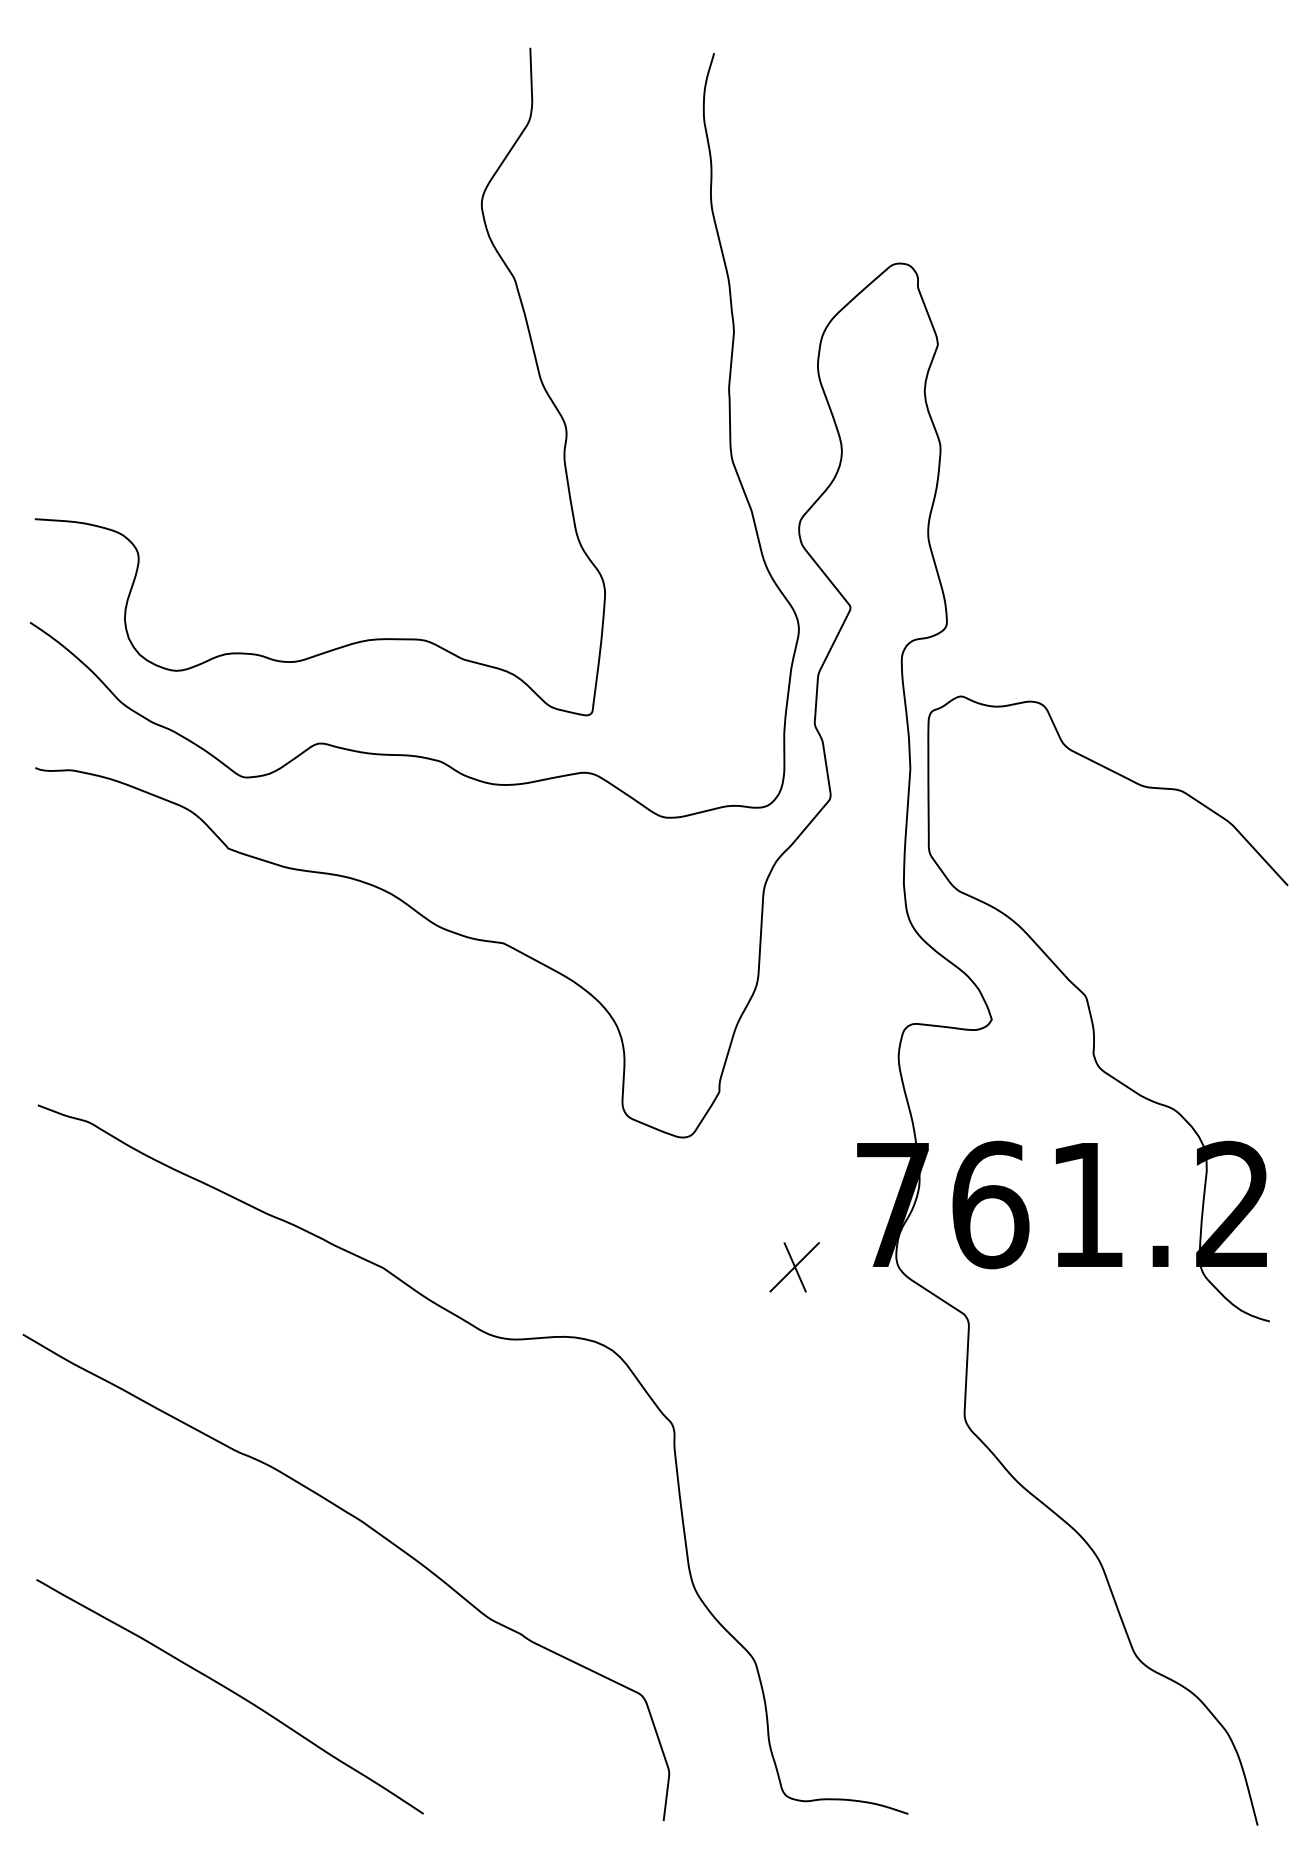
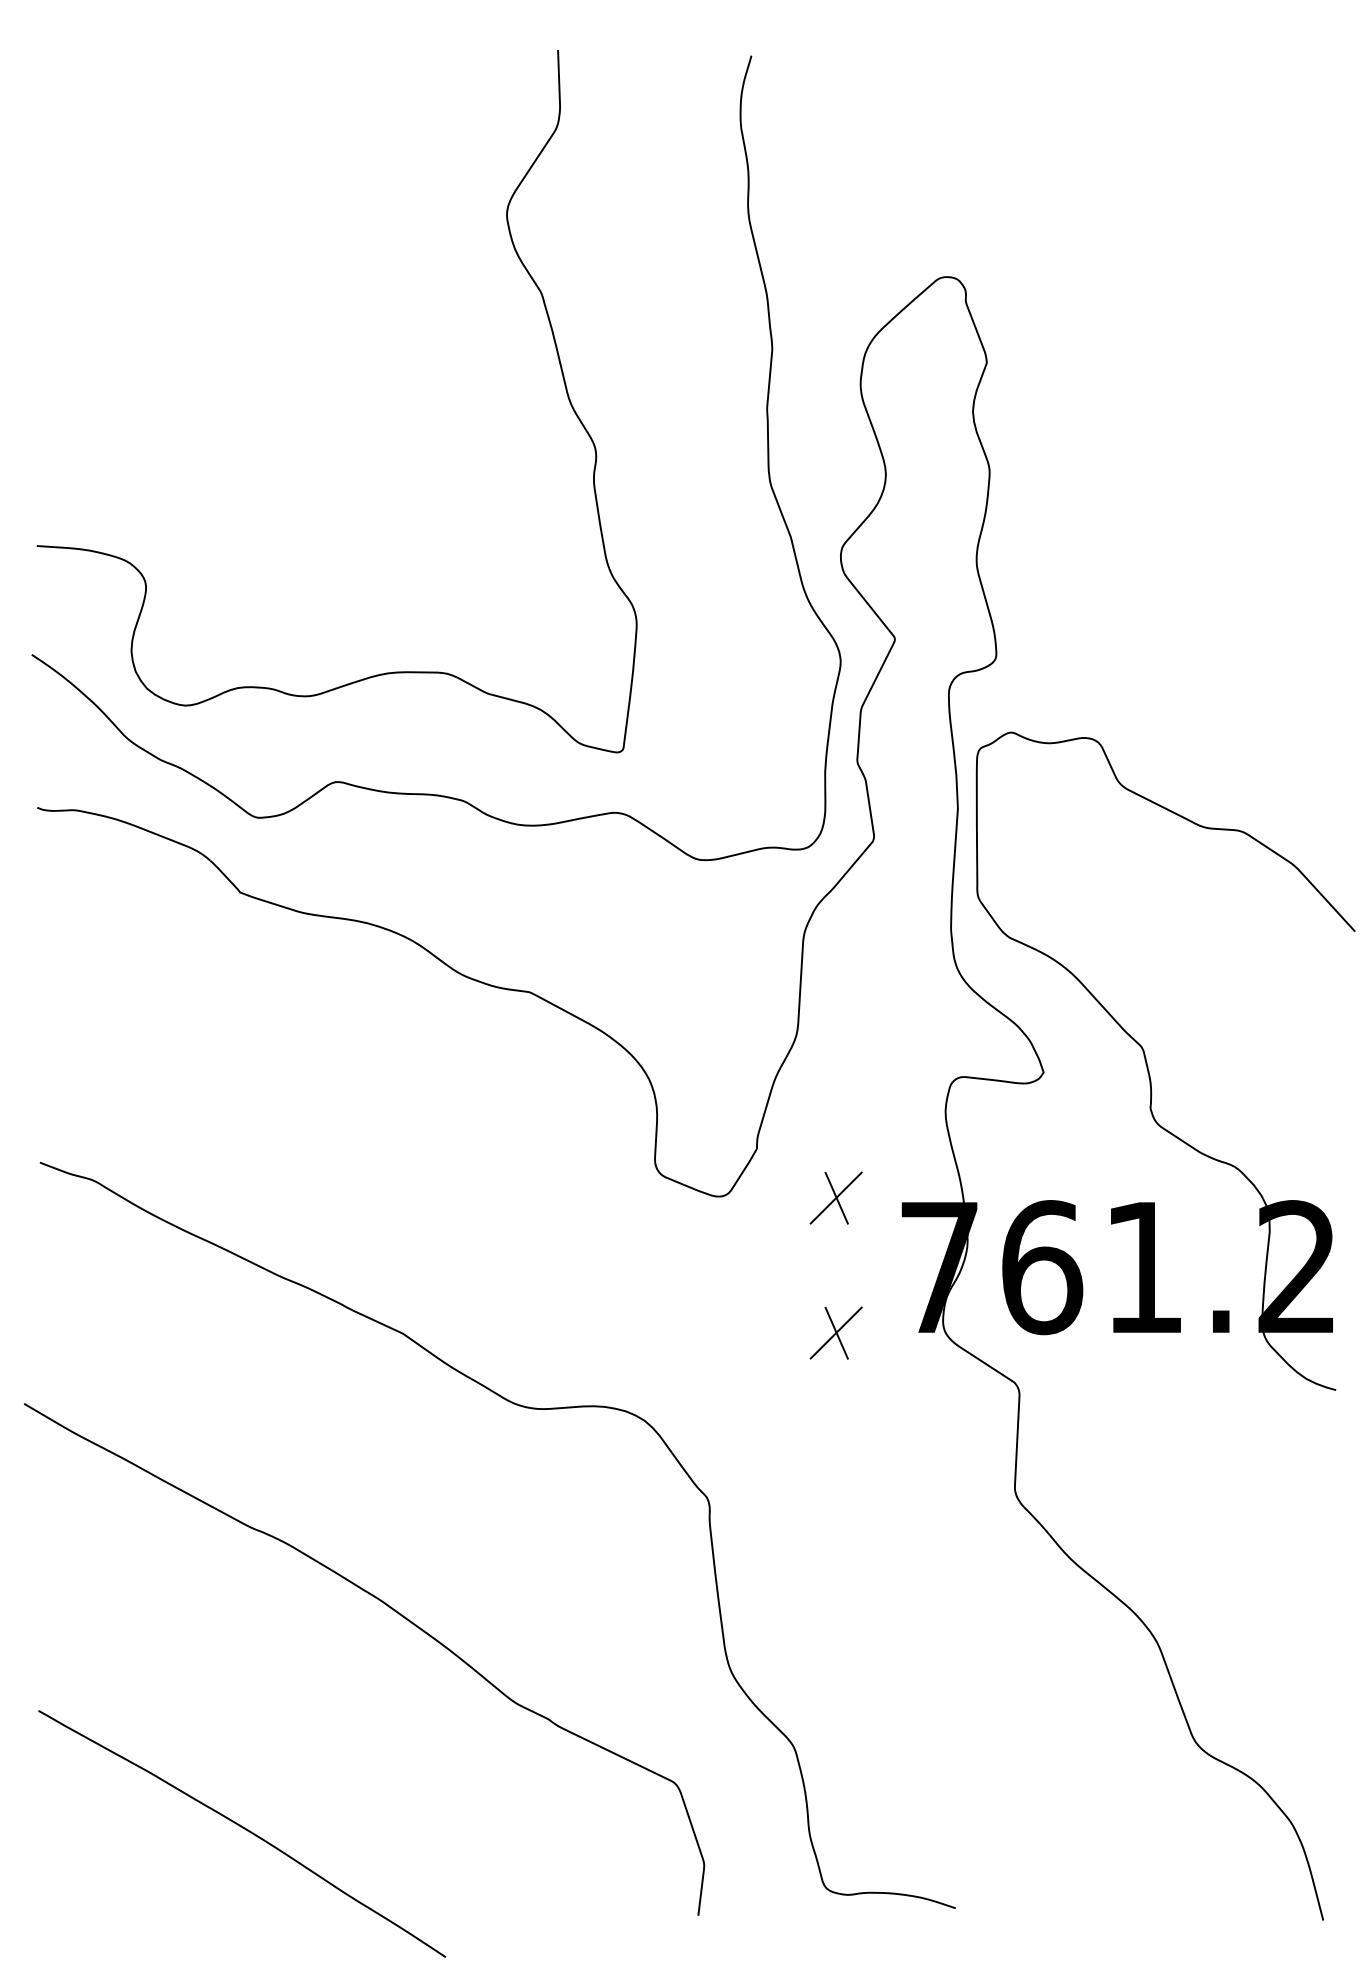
part: (794, 1138) -> (835, 1197), added
curve: (233, 1693) -> (245, 1830), moved

